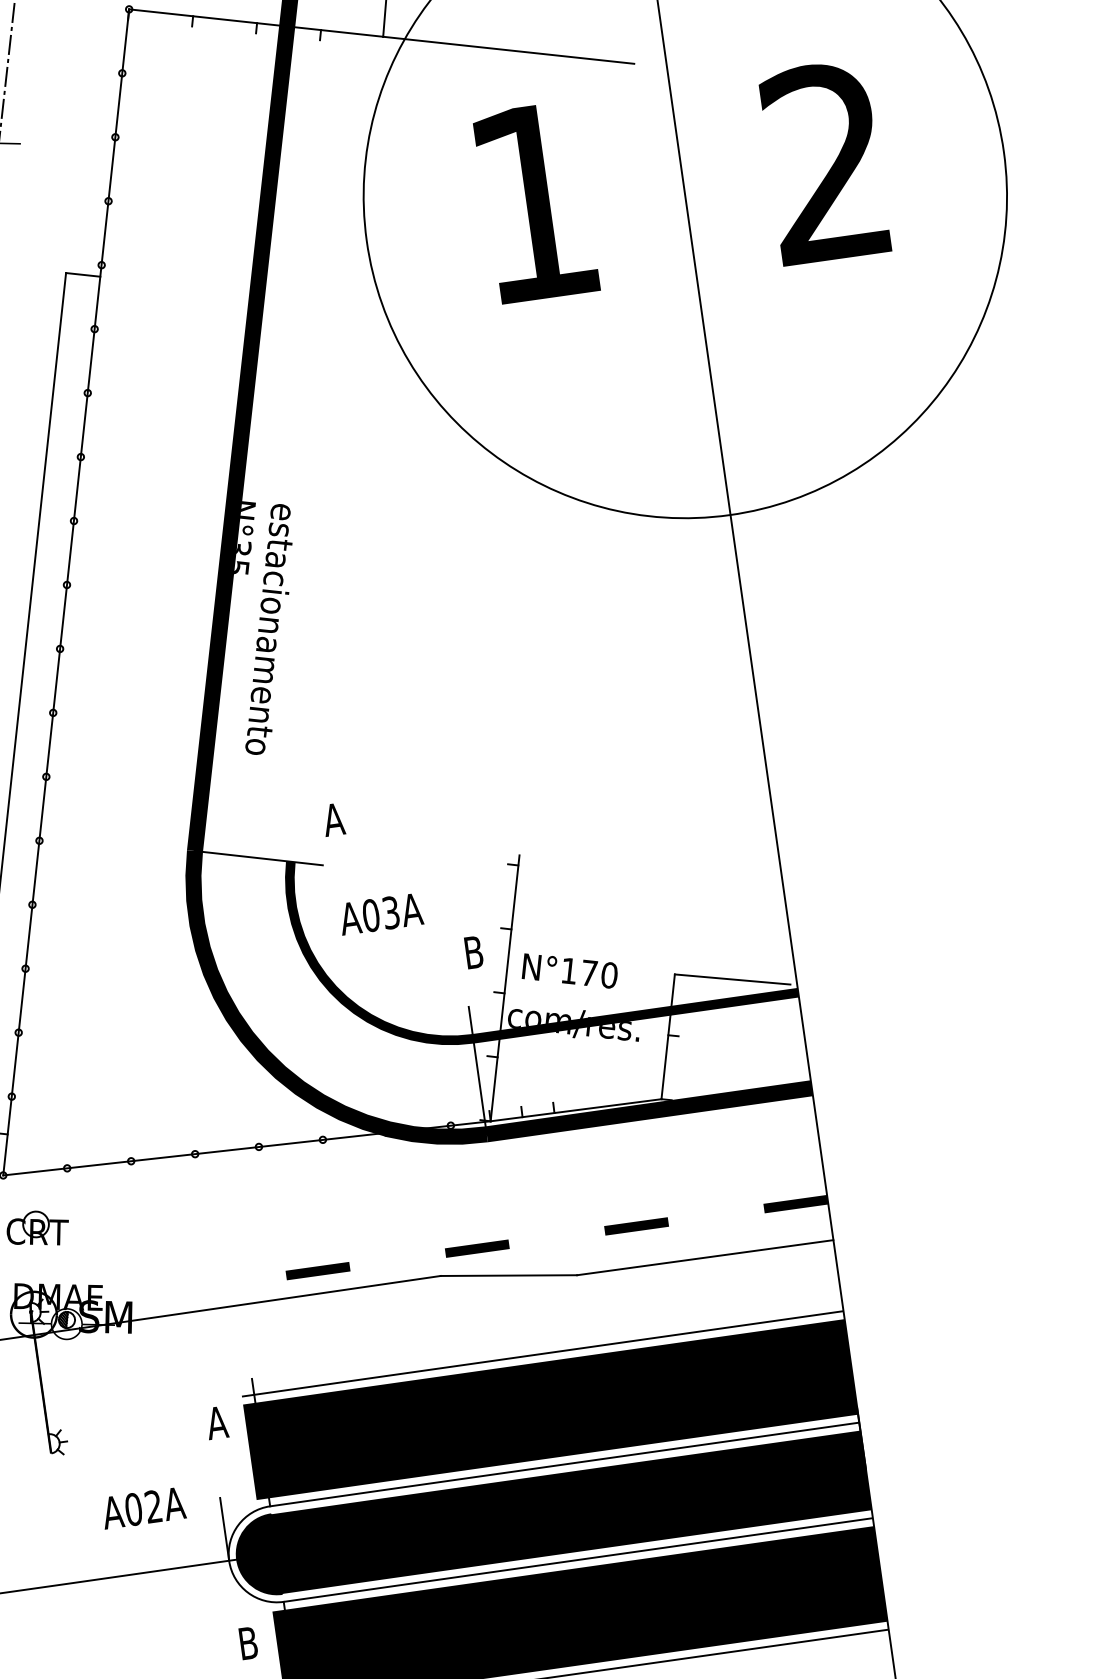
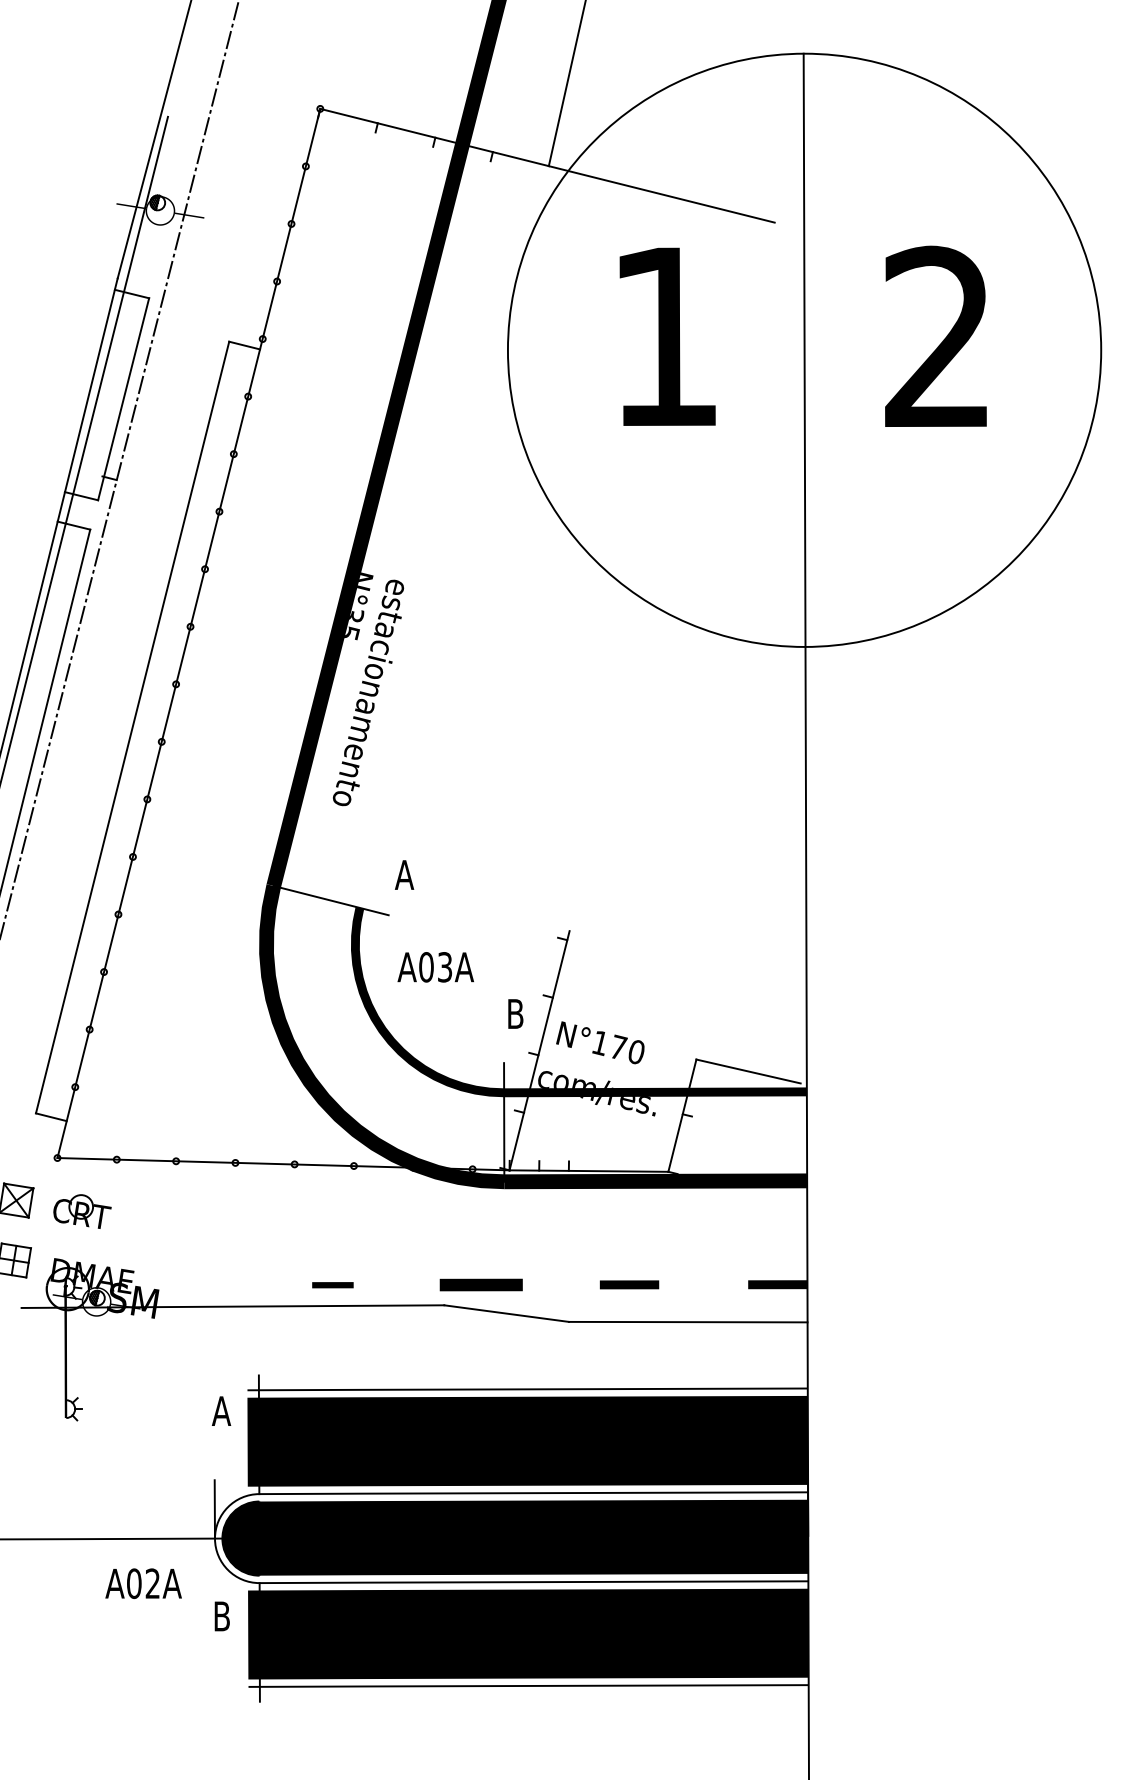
part: (476, 1248) -> (480, 1284), size x1.4
part: (317, 1270) -> (332, 1284), size x0.7
text: (143, 1507) -> (143, 1583), moved

